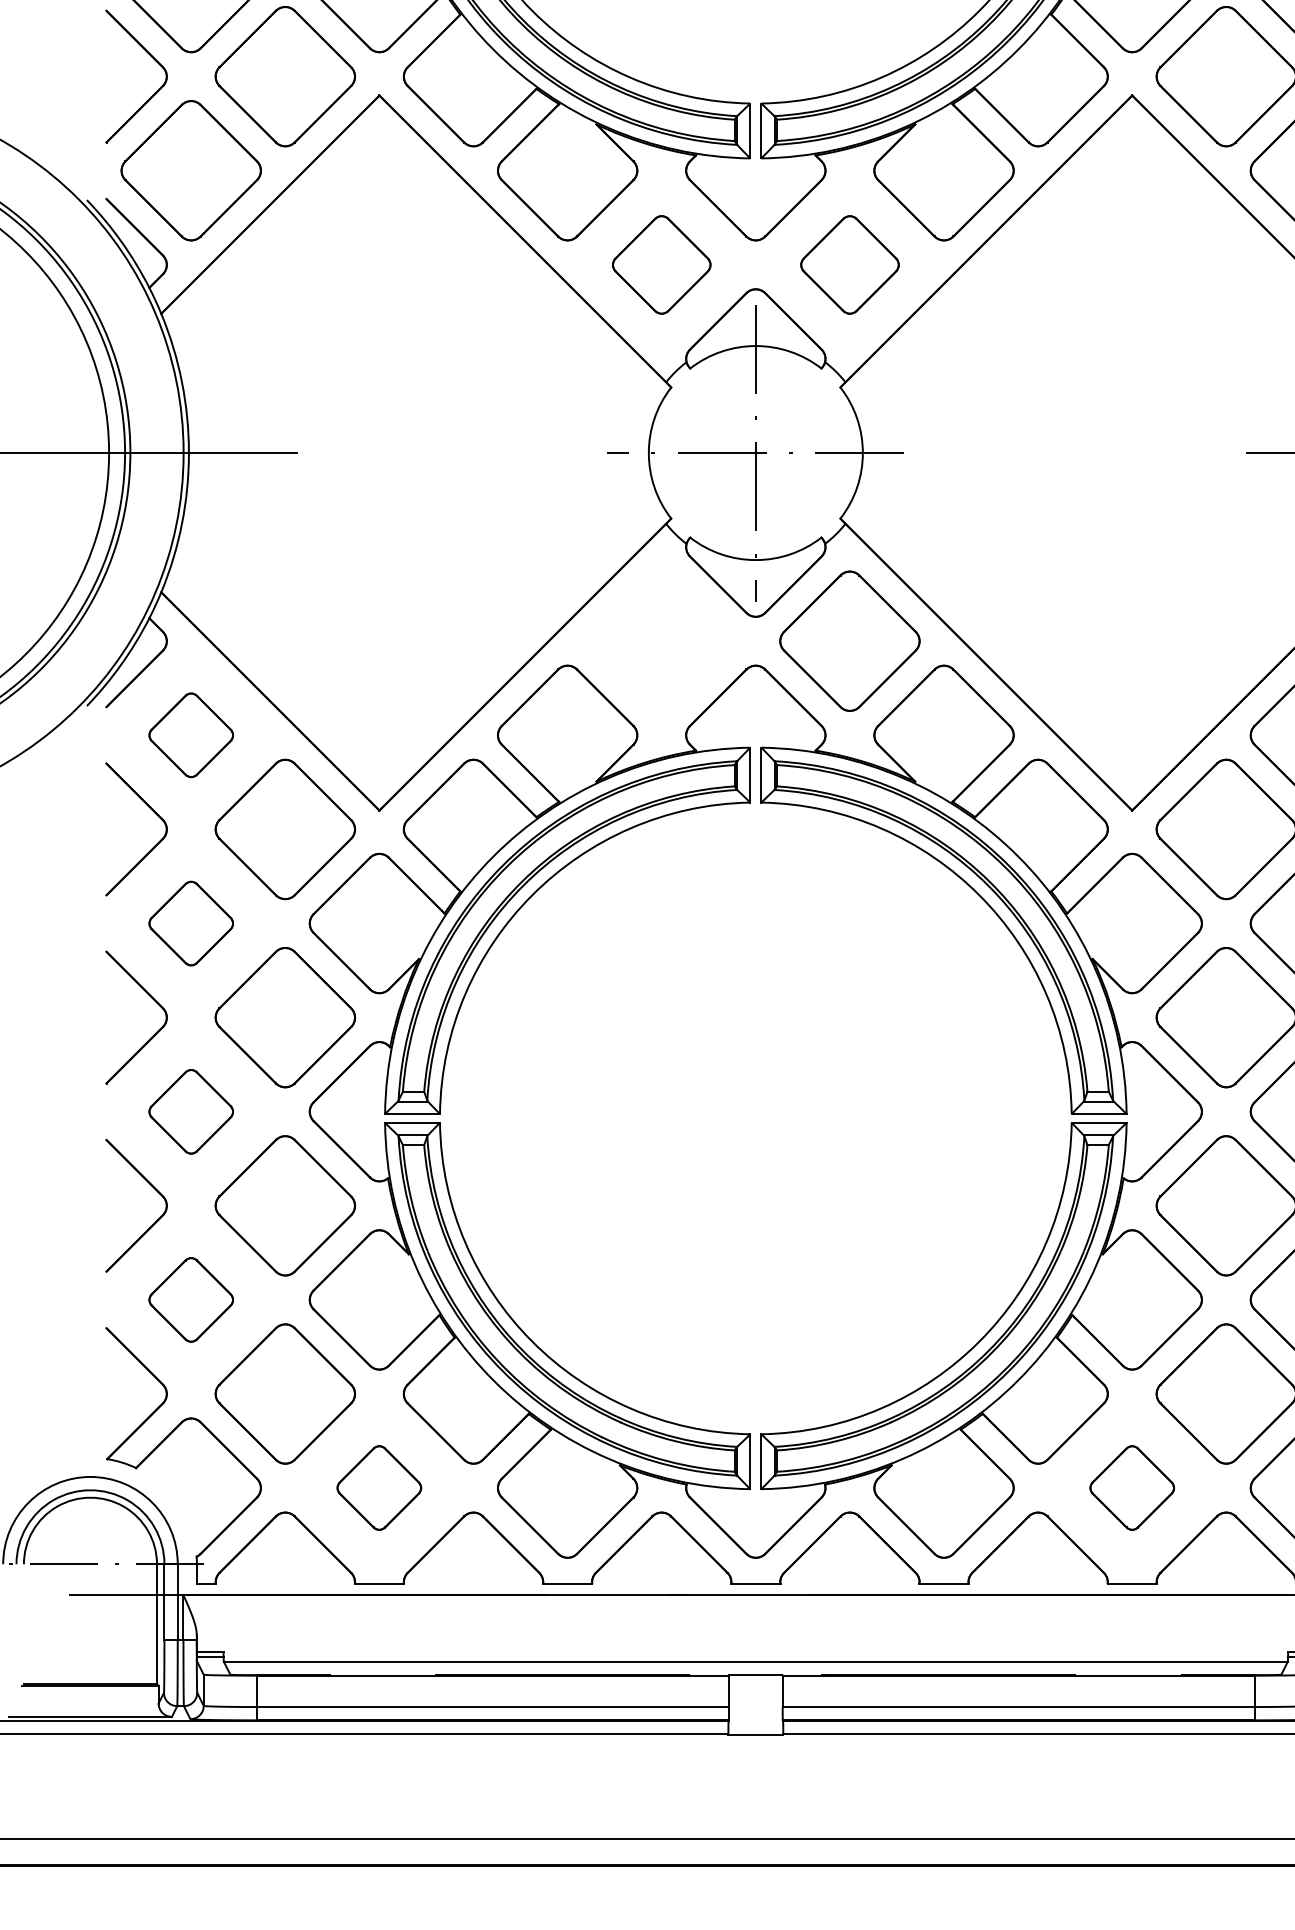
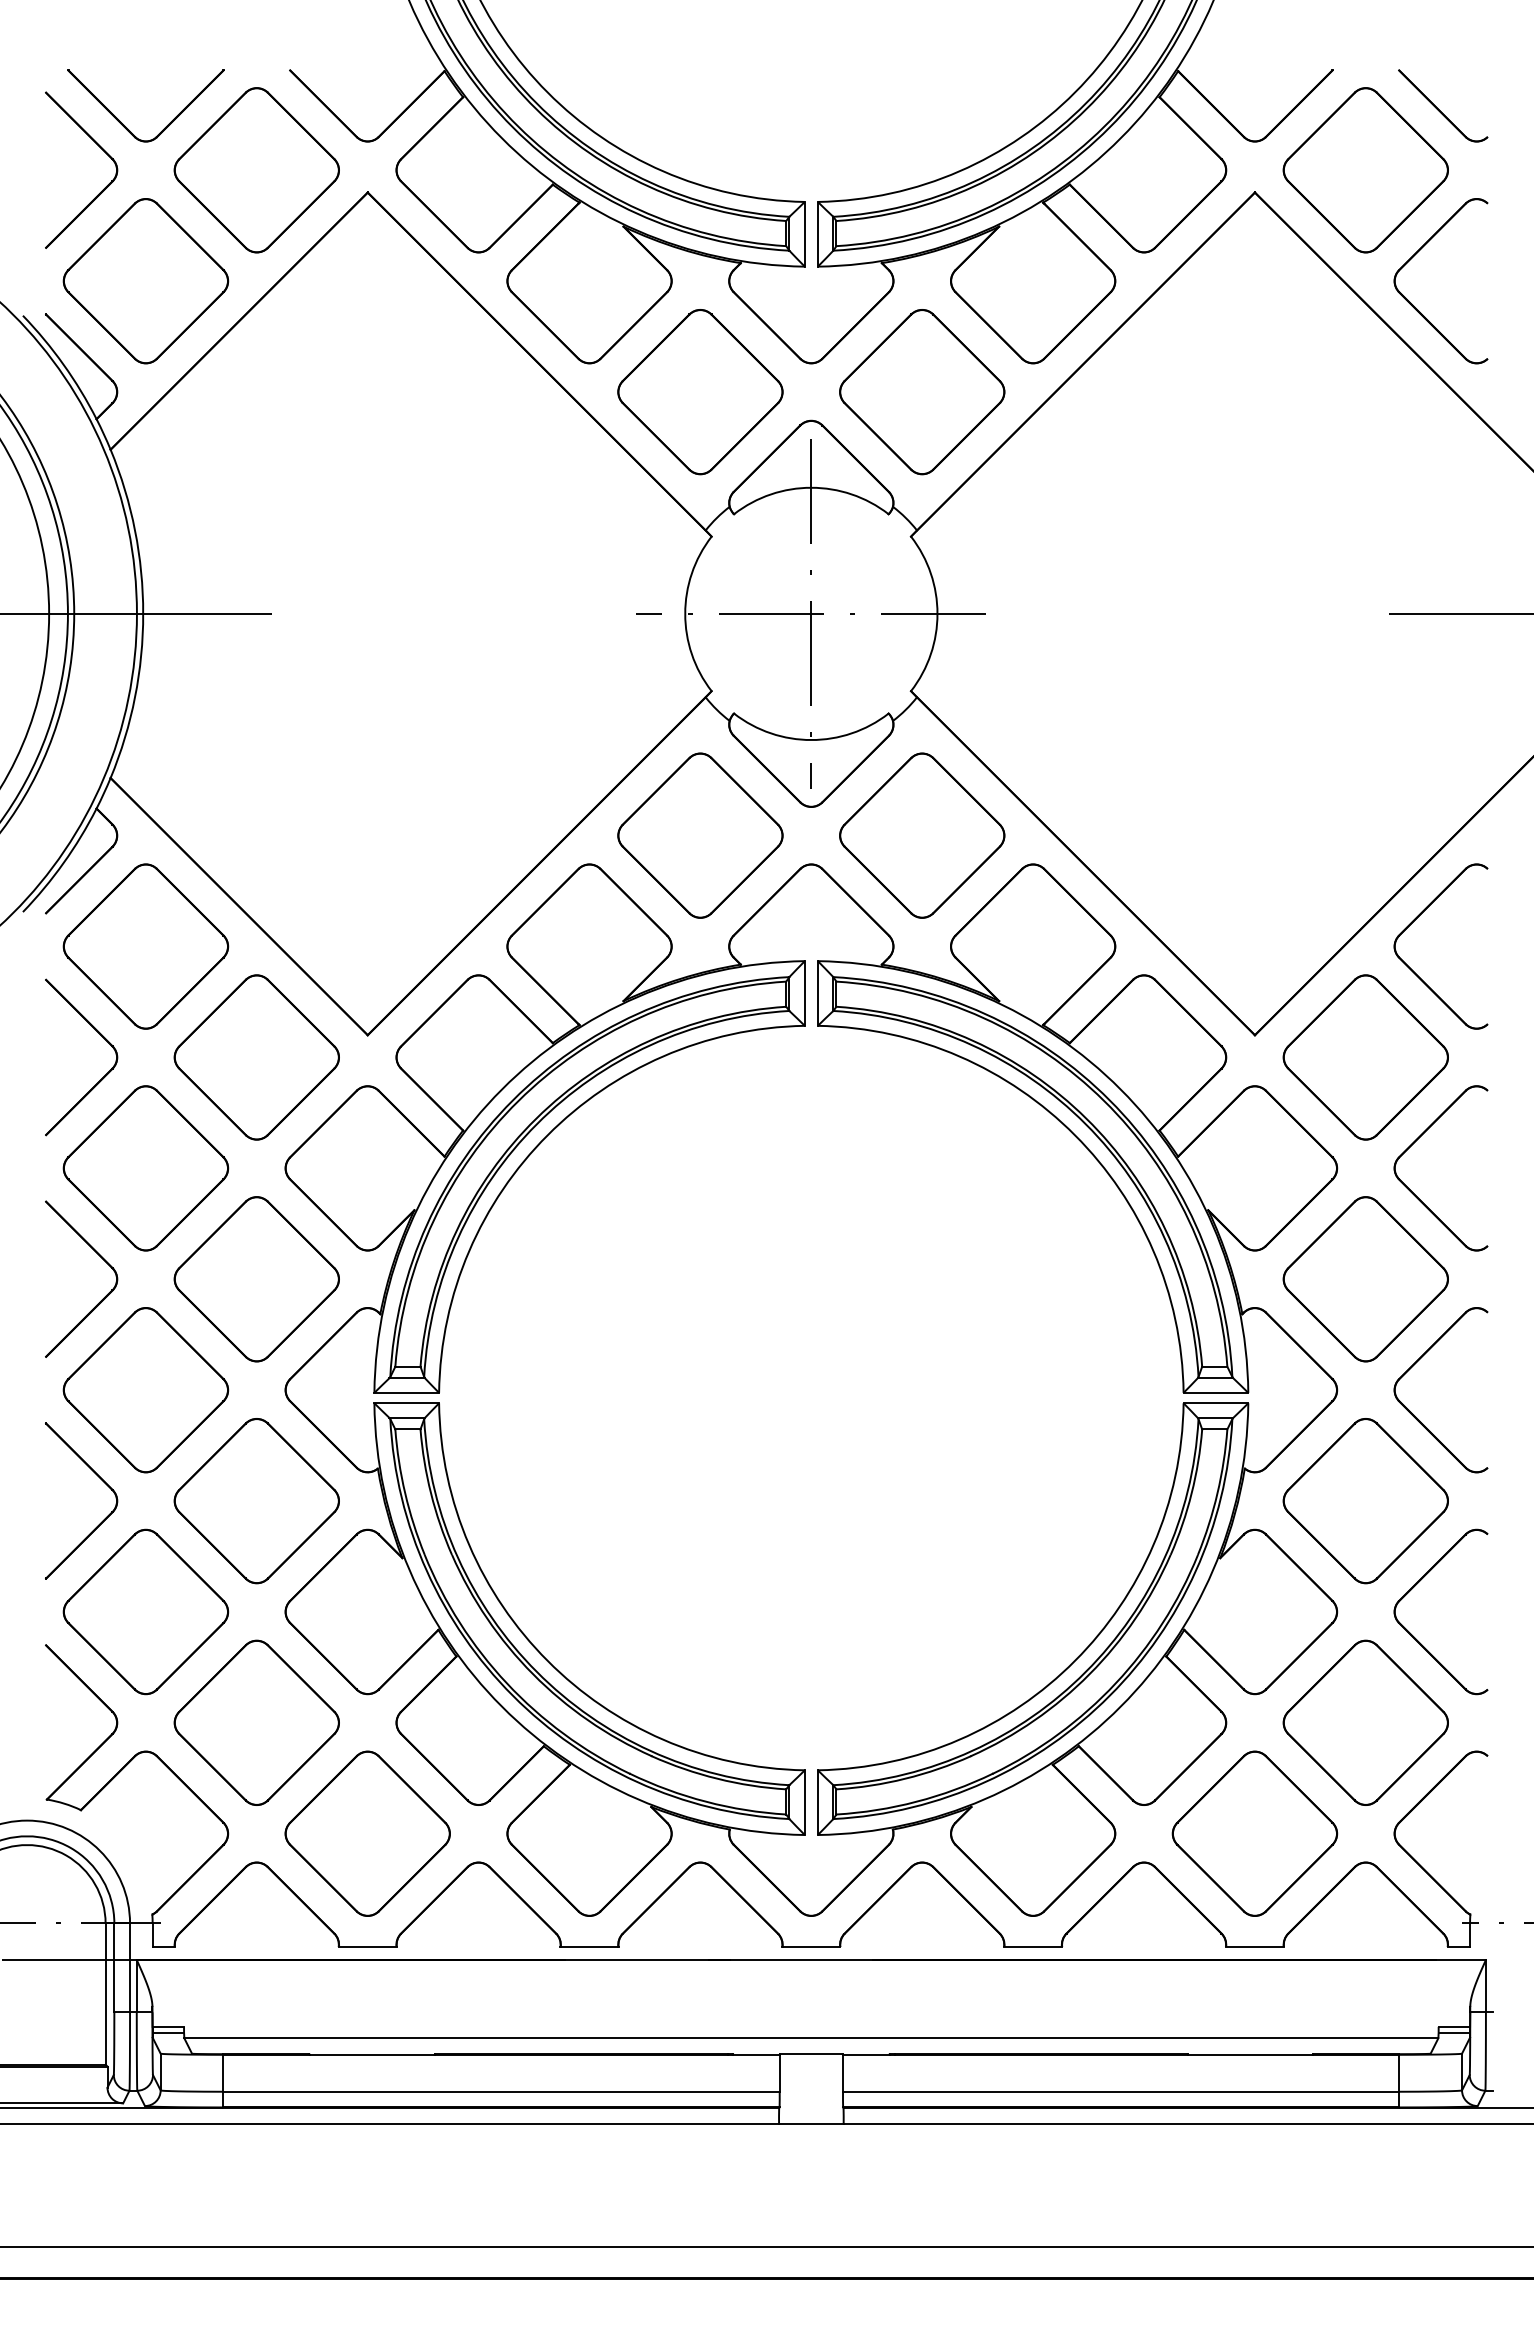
part: (661, 265) -> (700, 392), size x1.43
part: (850, 265) -> (922, 392), size x1.43
part: (661, 641) -> (700, 835), added
part: (190, 735) -> (145, 946), size x1.67
part: (190, 923) -> (145, 1168), size x1.67
part: (190, 1112) -> (145, 1390), size x1.67
part: (190, 1299) -> (145, 1611), size x1.67
part: (379, 1487) -> (367, 1833), size x1.67
part: (1131, 1487) -> (1254, 1833), size x1.67

